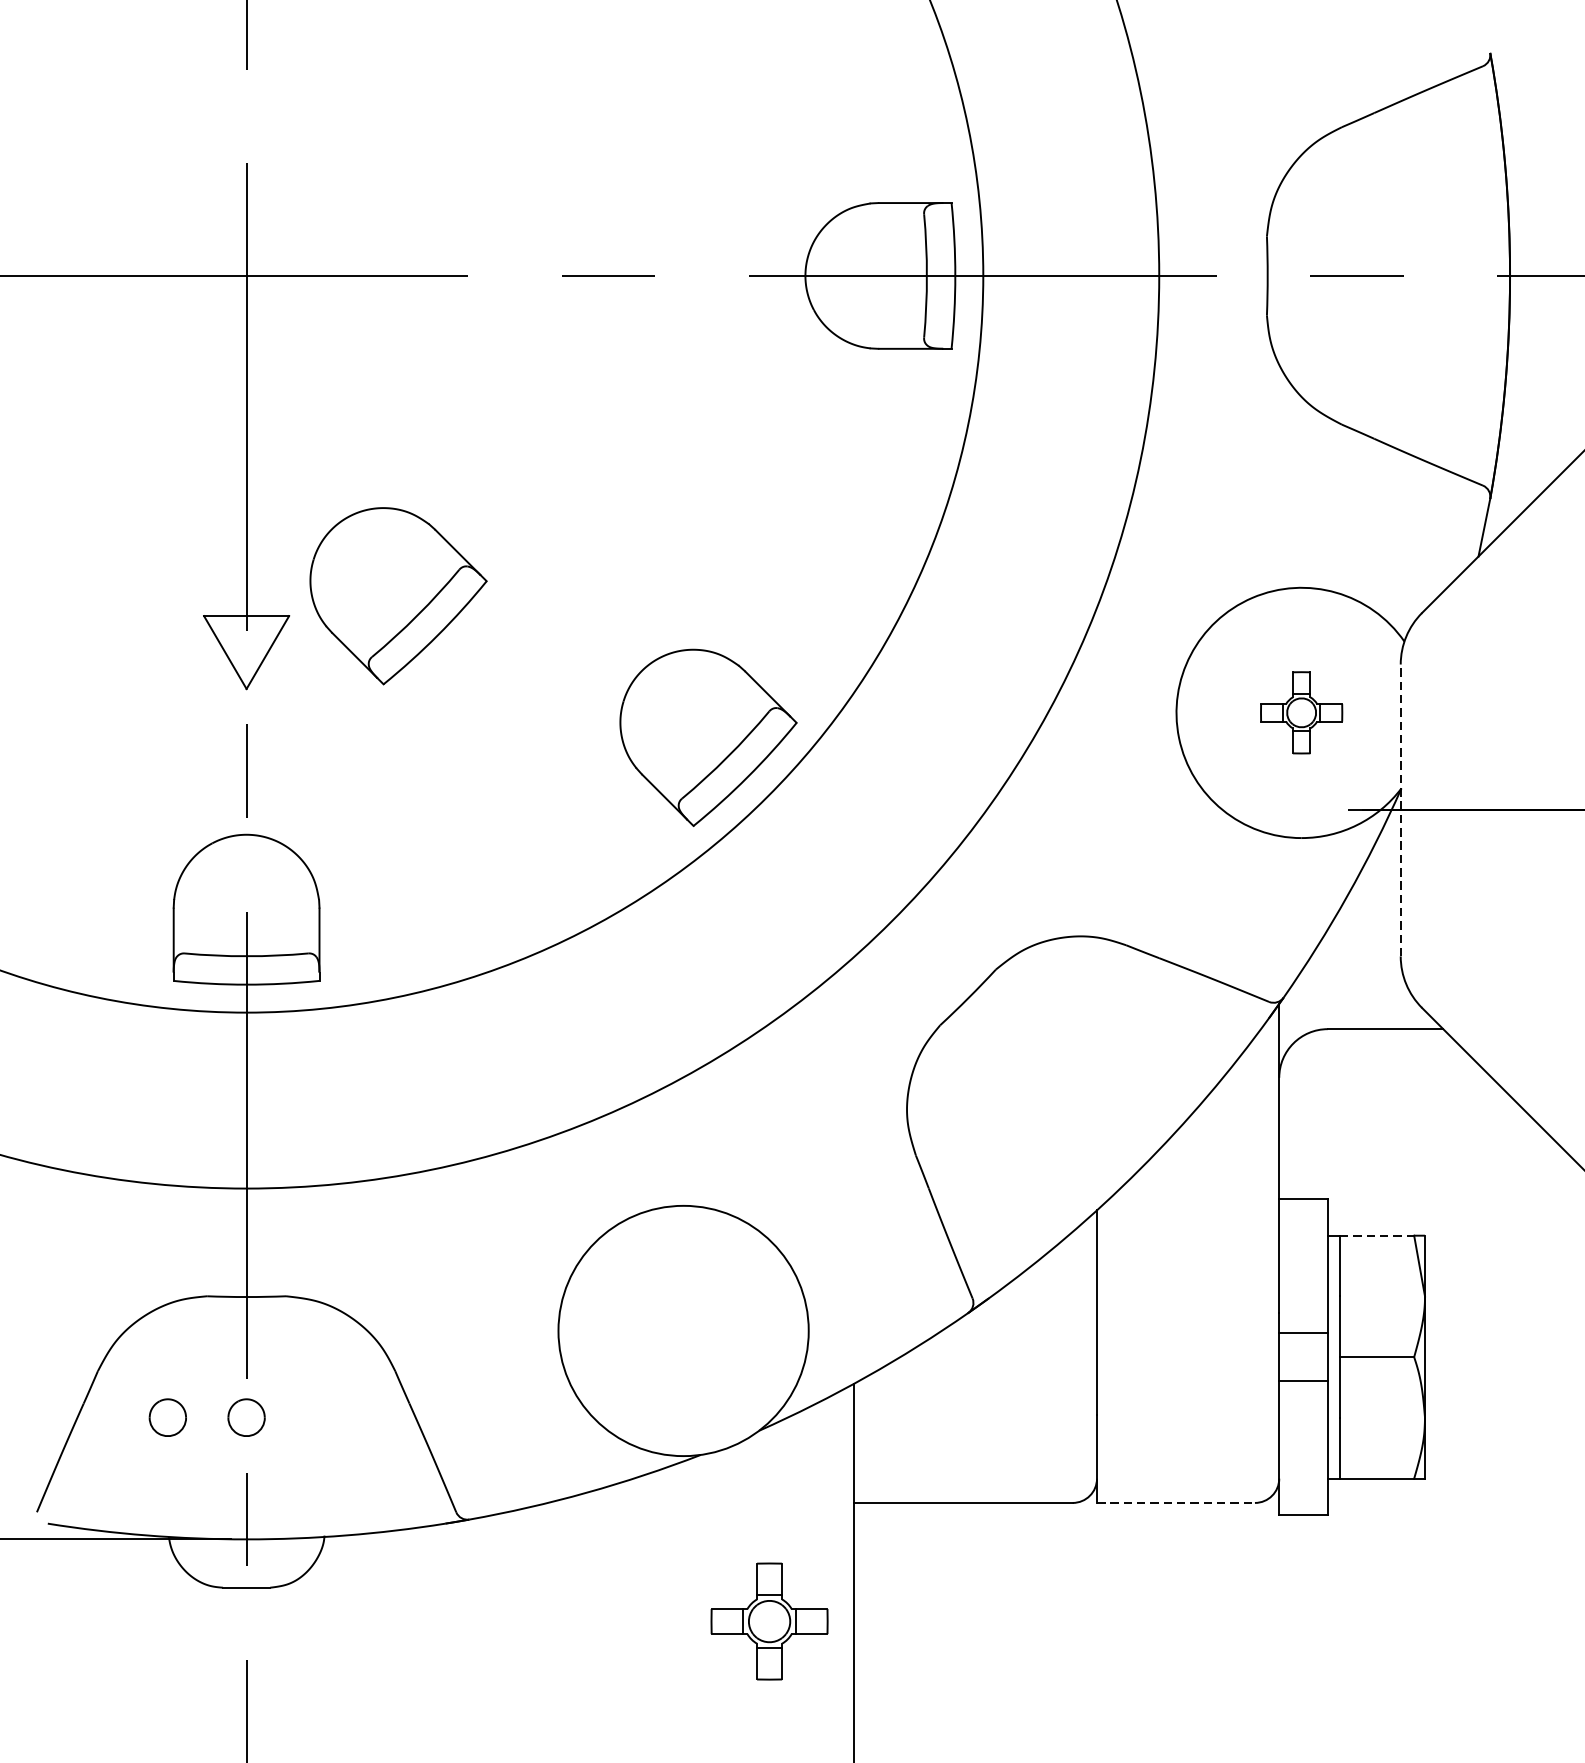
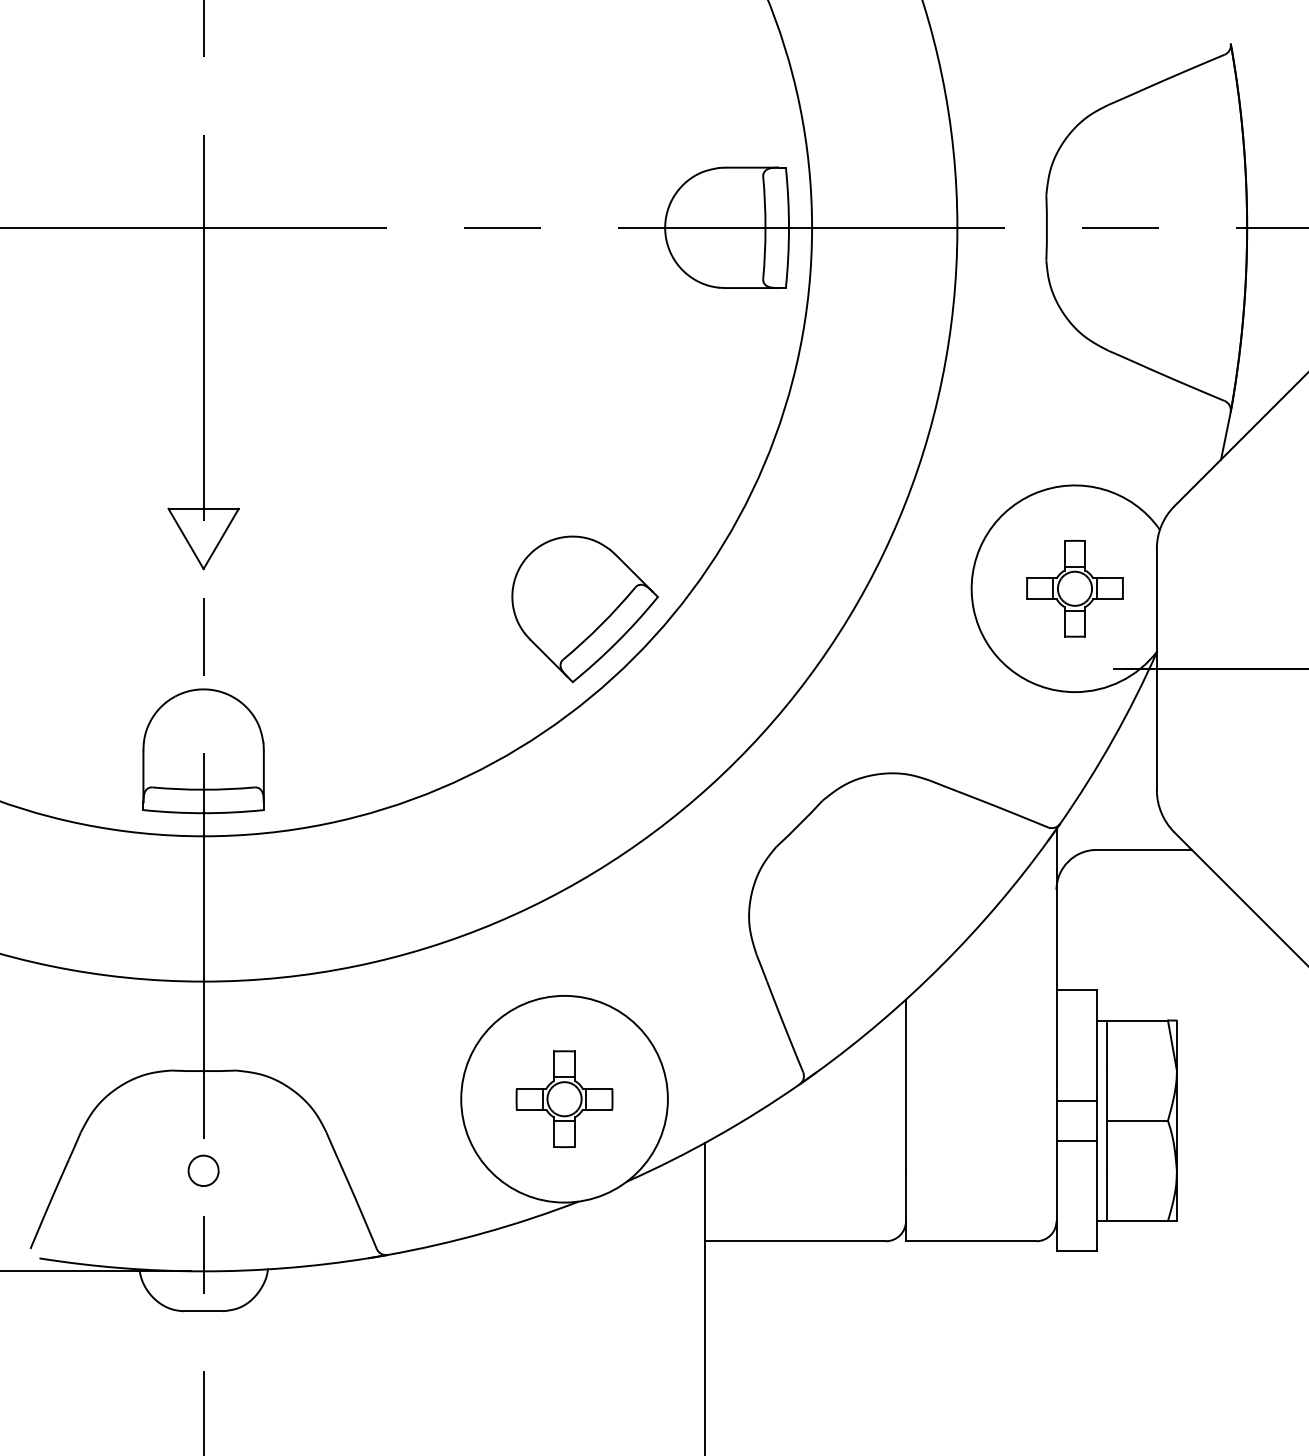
part: (397, 596) -> (328, 492), removed
part: (1301, 712) -> (1074, 588), size x1.43
line: (1400, 810) -> (1156, 669), dashed -> solid
line: (1377, 1235) -> (1137, 1020), dashed -> solid
part: (167, 1417) -> (138, 1170), removed
line: (1176, 1503) -> (971, 1241), dashed -> solid
part: (769, 1621) -> (564, 1099), moved

